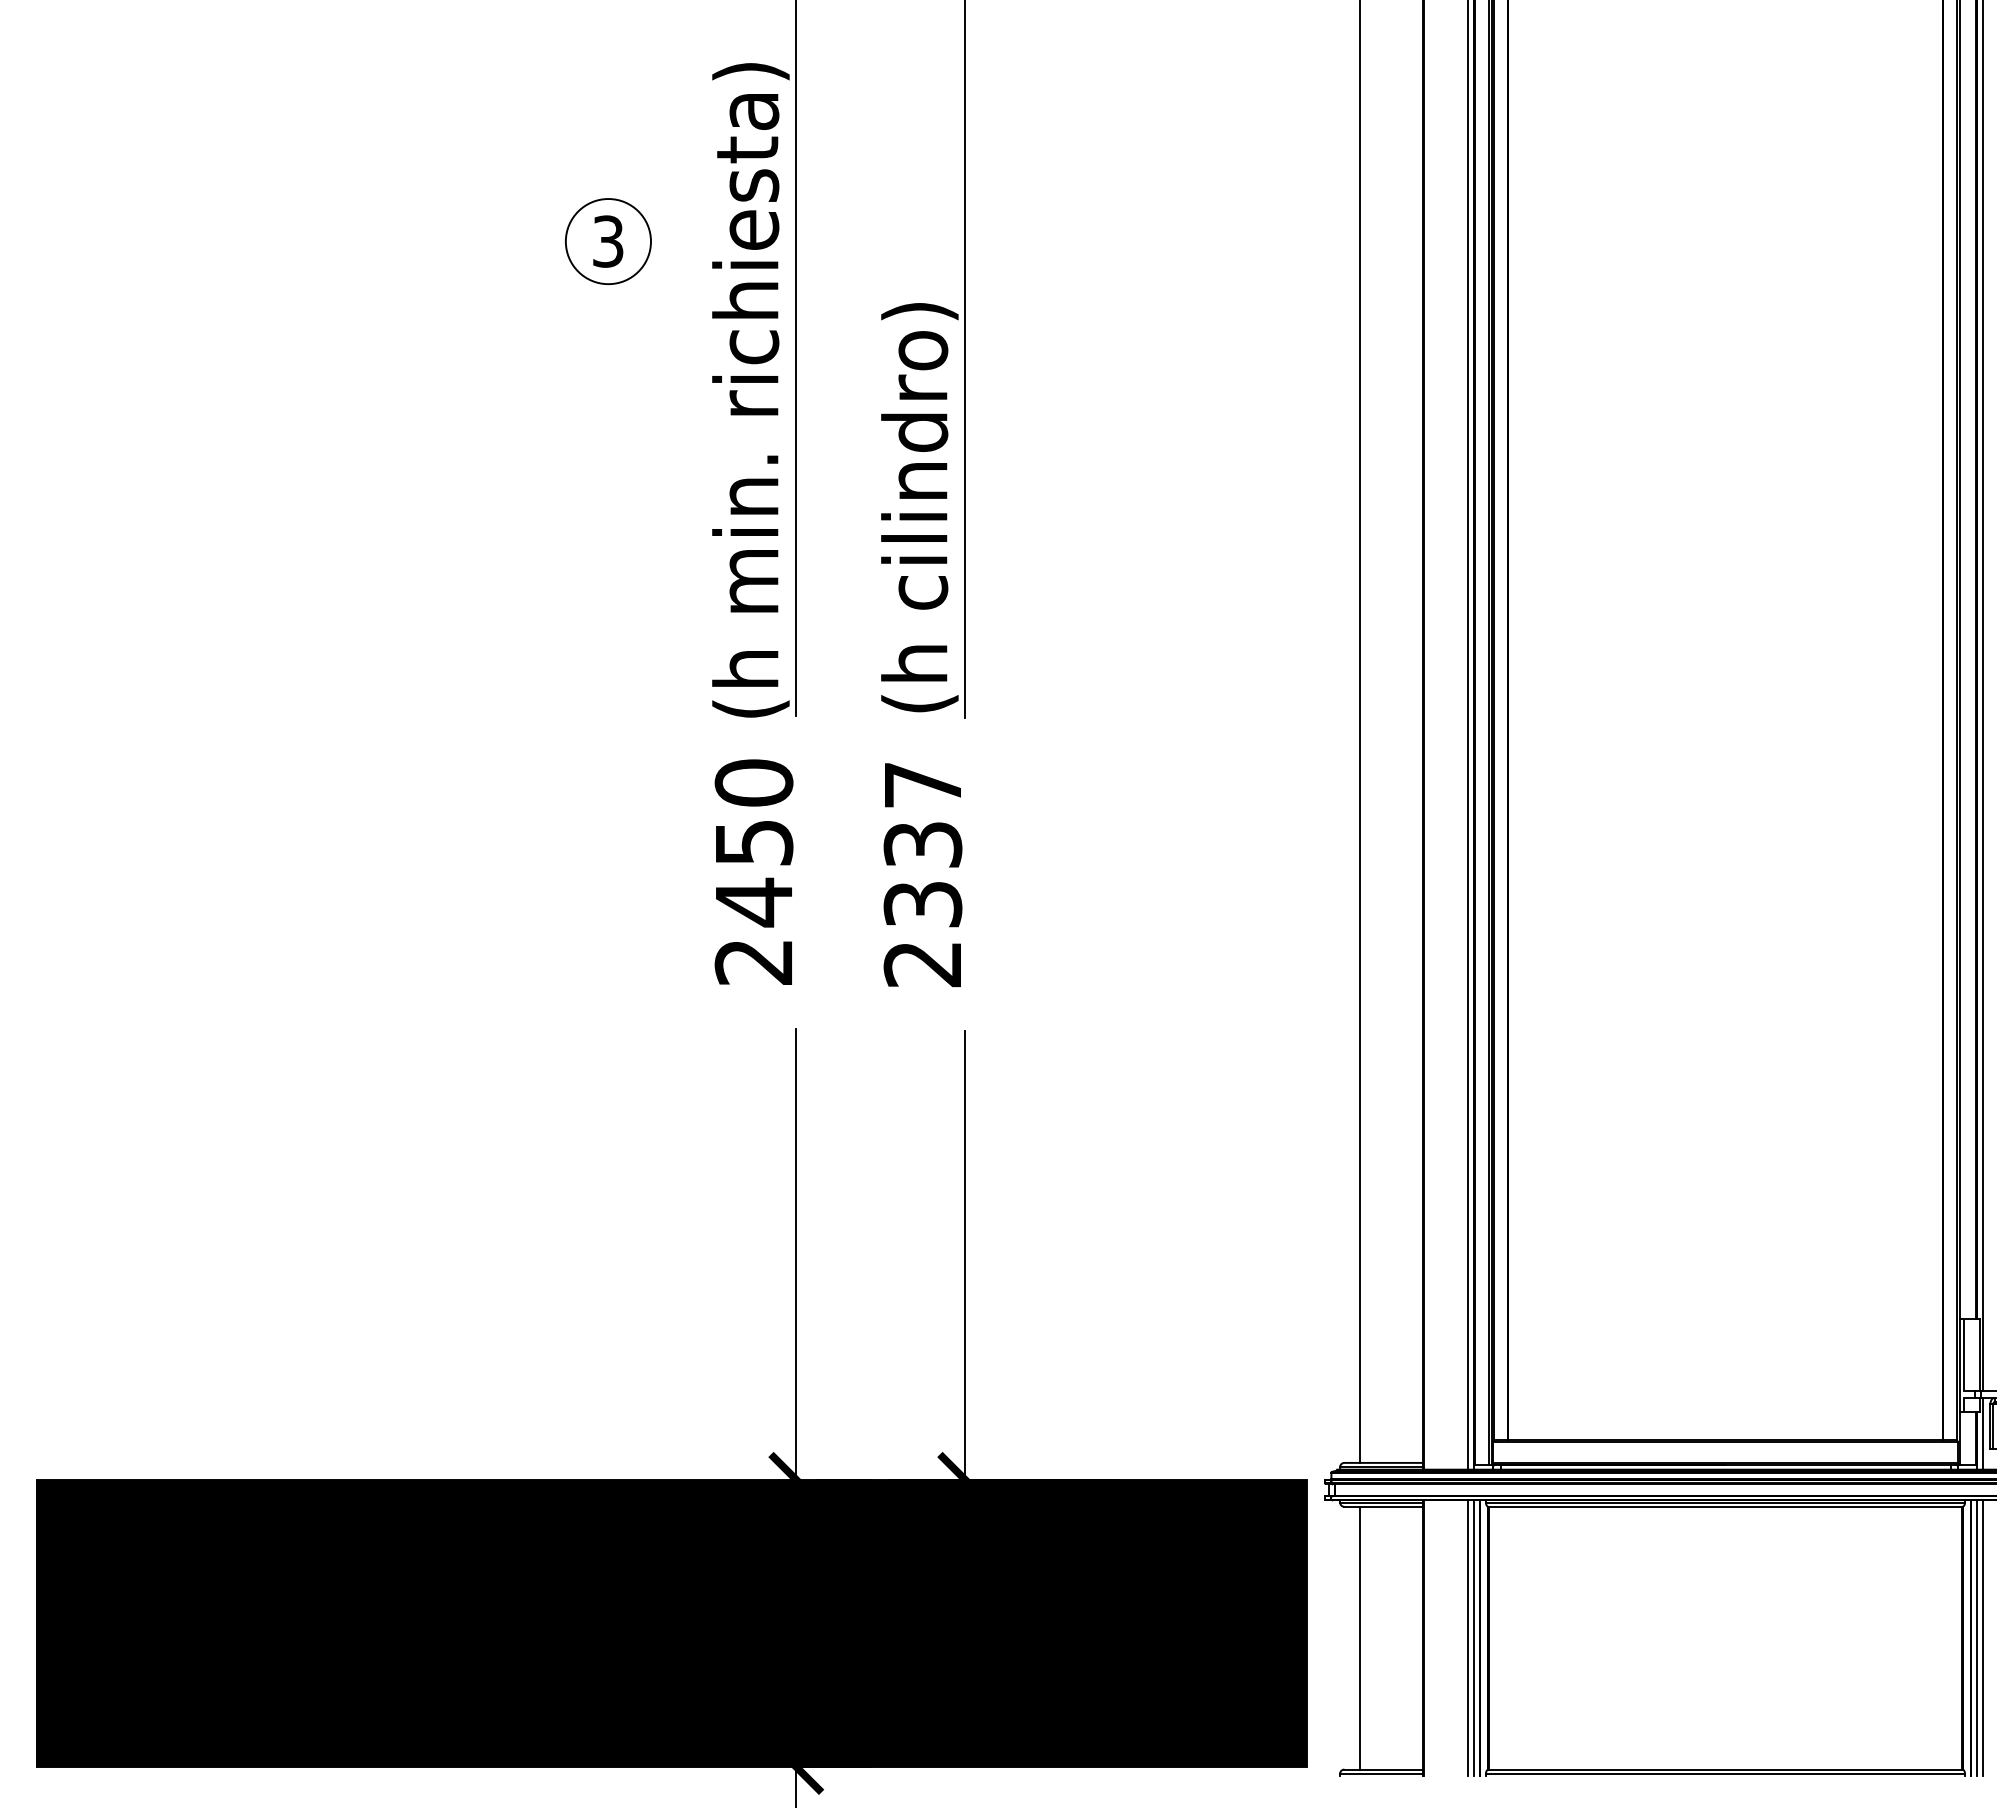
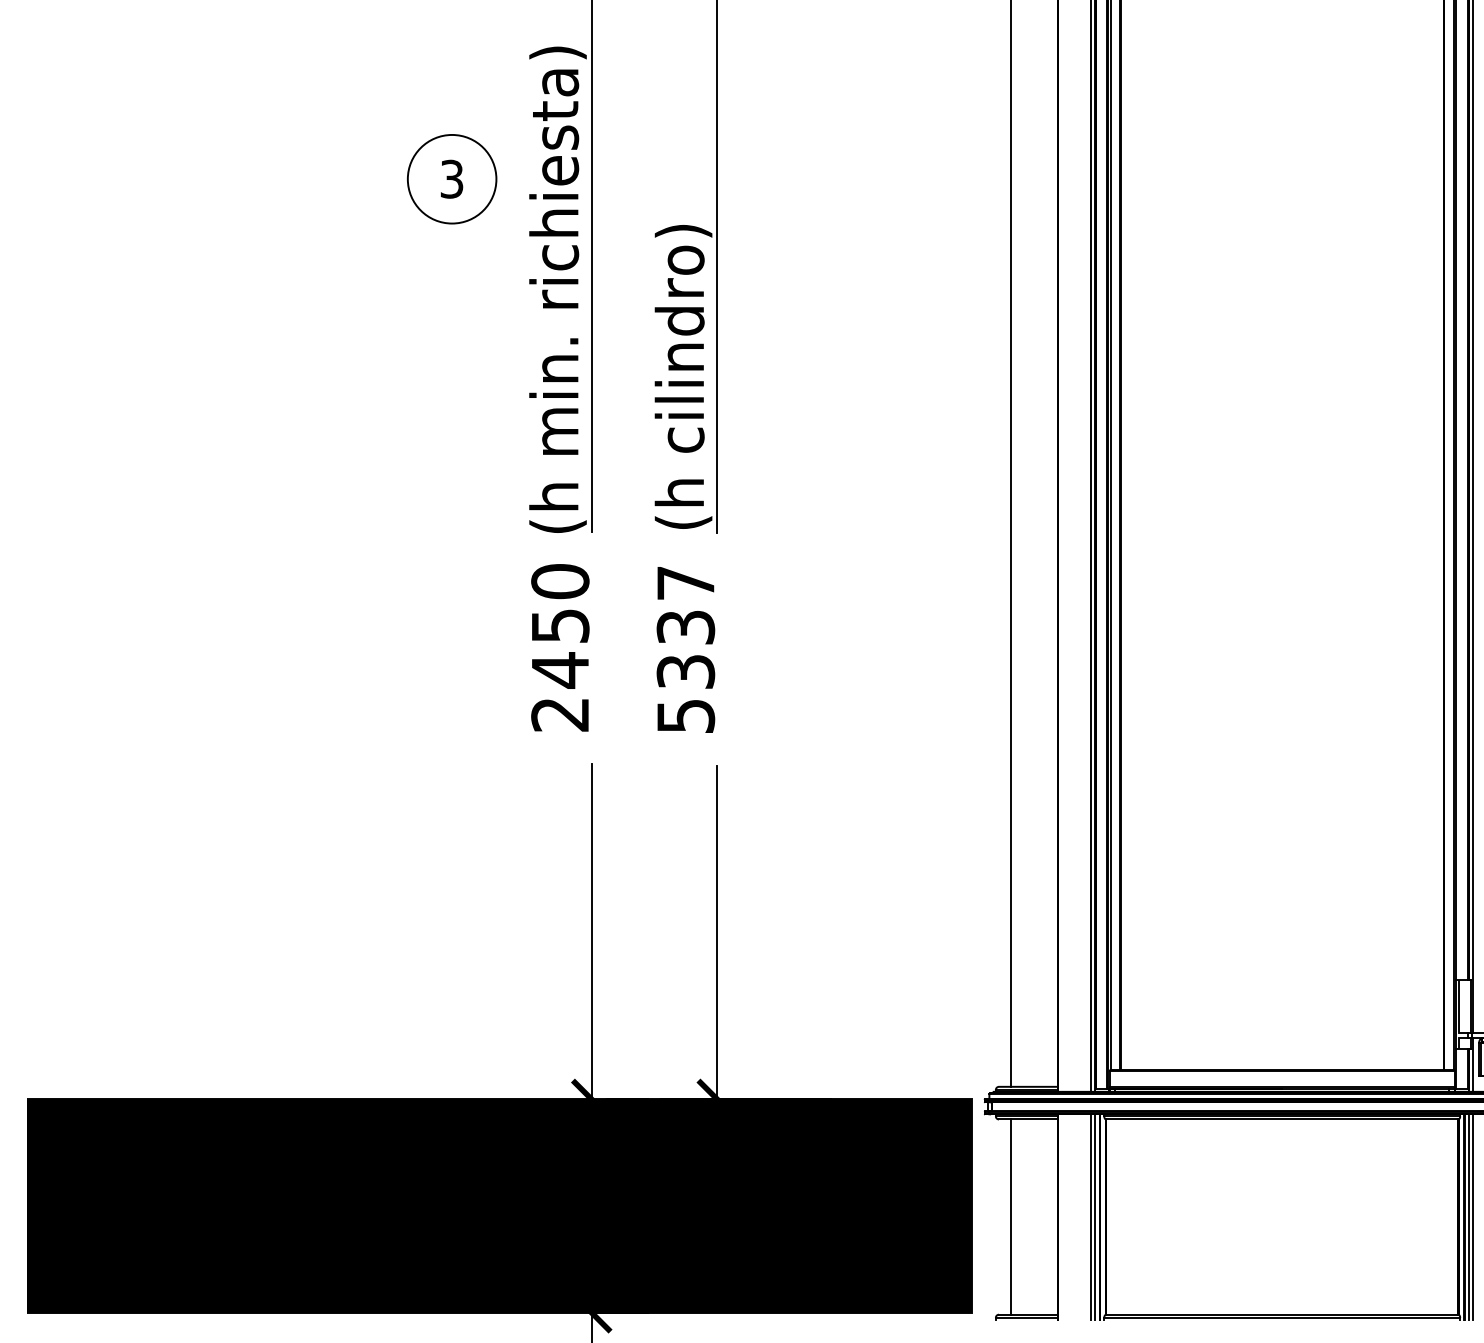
circle: (608, 241) -> (452, 179), size x1.4
text: (922, 964) -> (685, 716), 2337 -> 5337

